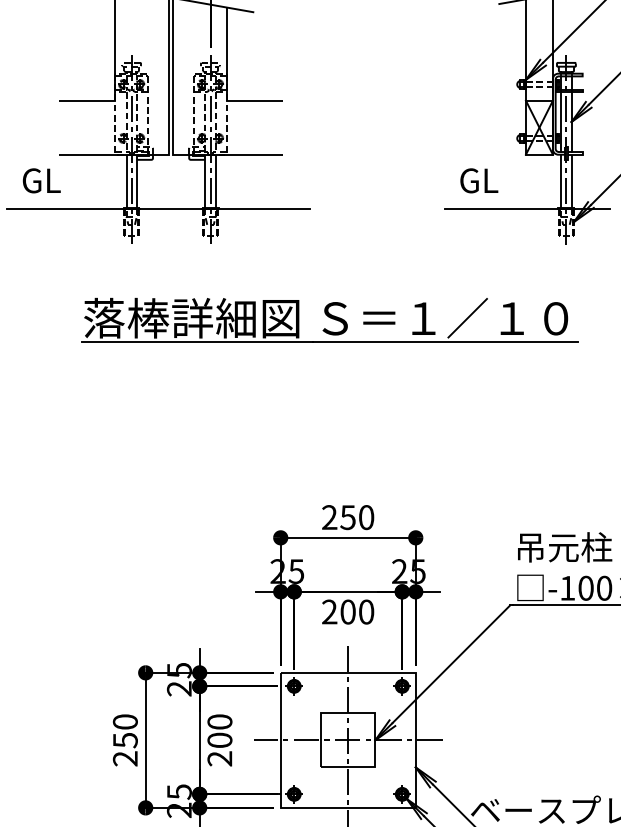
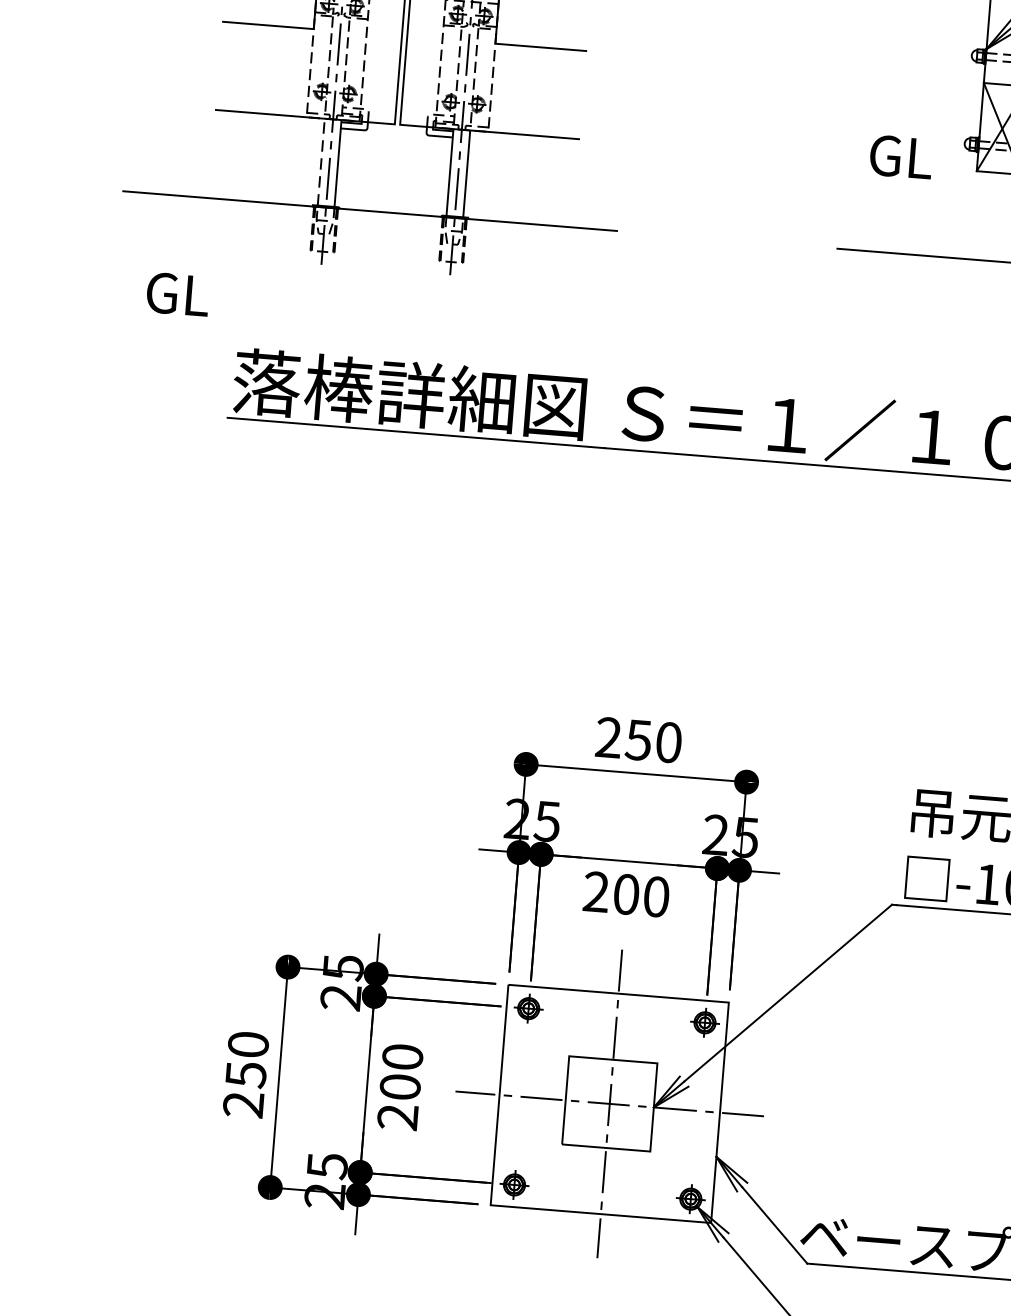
text: (41, 180) -> (177, 293), moved
text: (479, 180) -> (901, 156), moved
line: (126, 181) -> (321, 162), solid -> dashed

